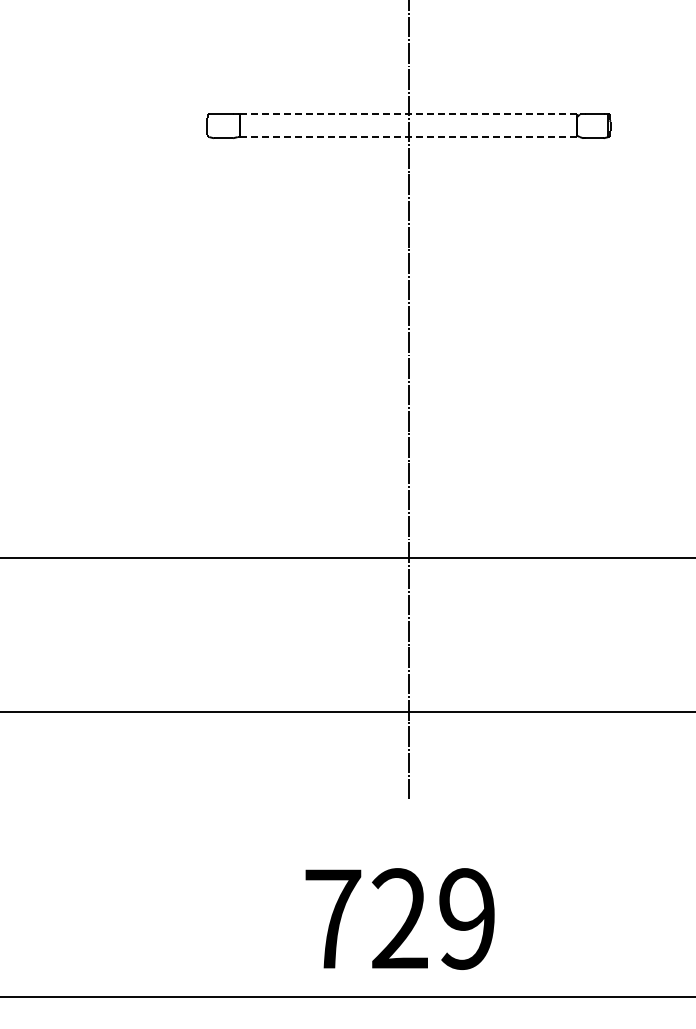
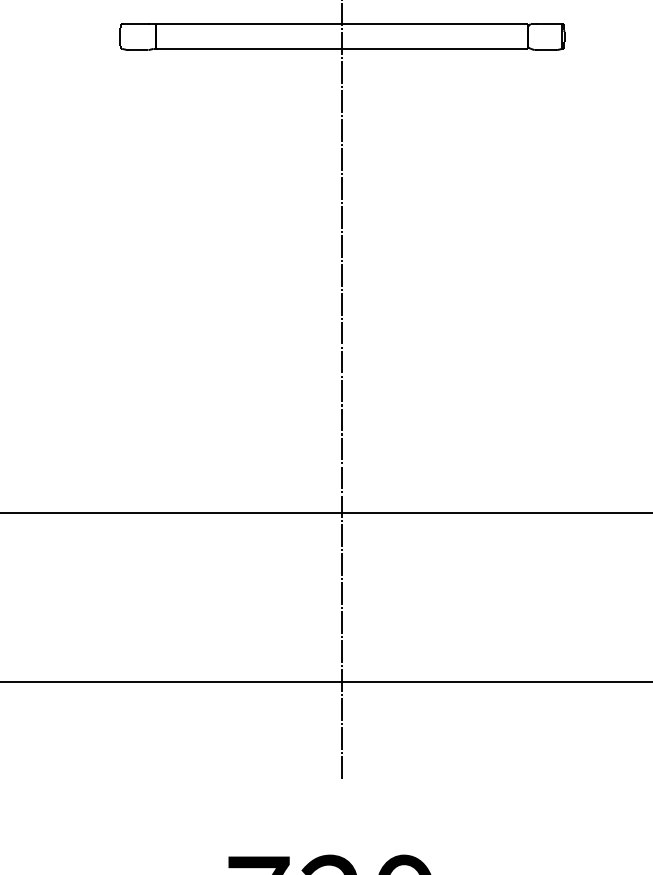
line: (408, 114) -> (341, 23), dashed -> solid
line: (408, 137) -> (341, 49), dashed -> solid

